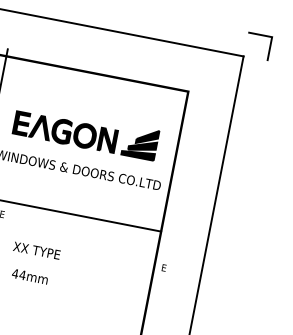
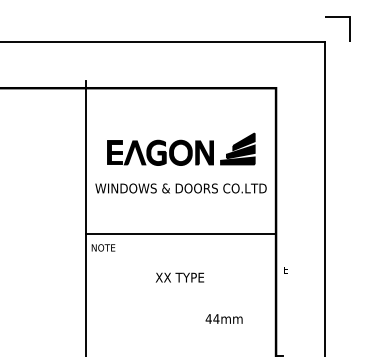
text: (36, 250) -> (179, 277), moved
text: (29, 276) -> (223, 318), moved

